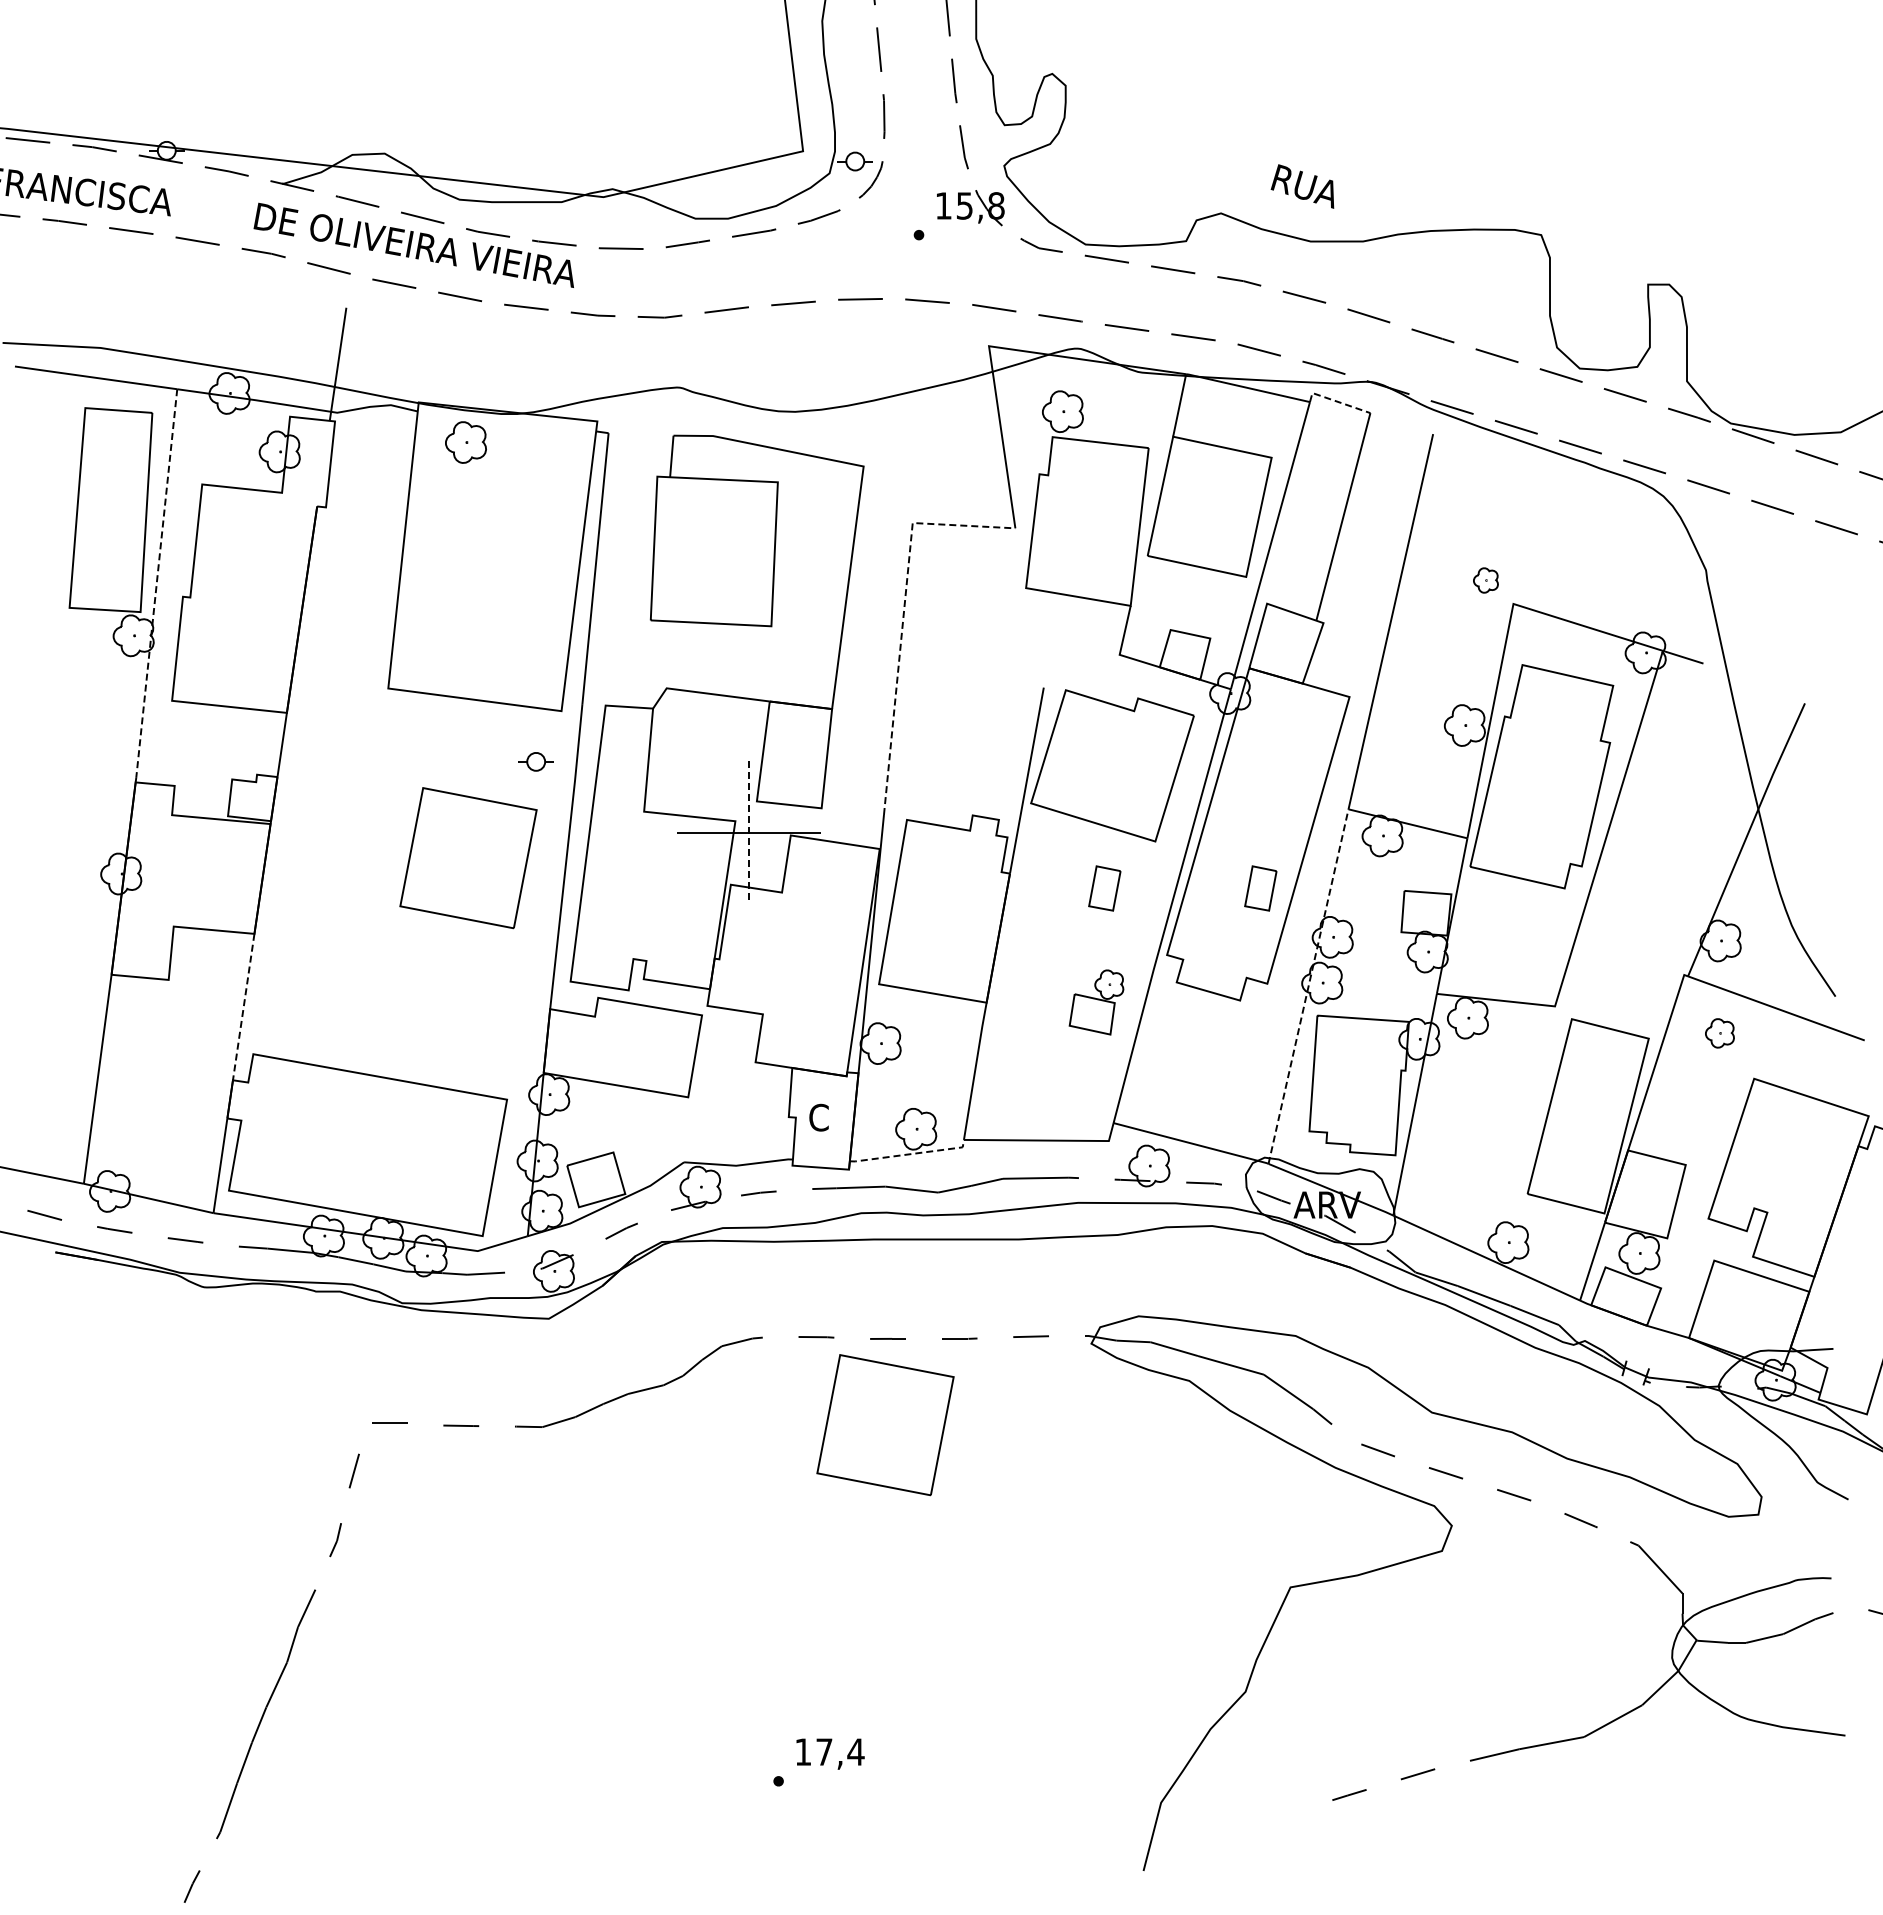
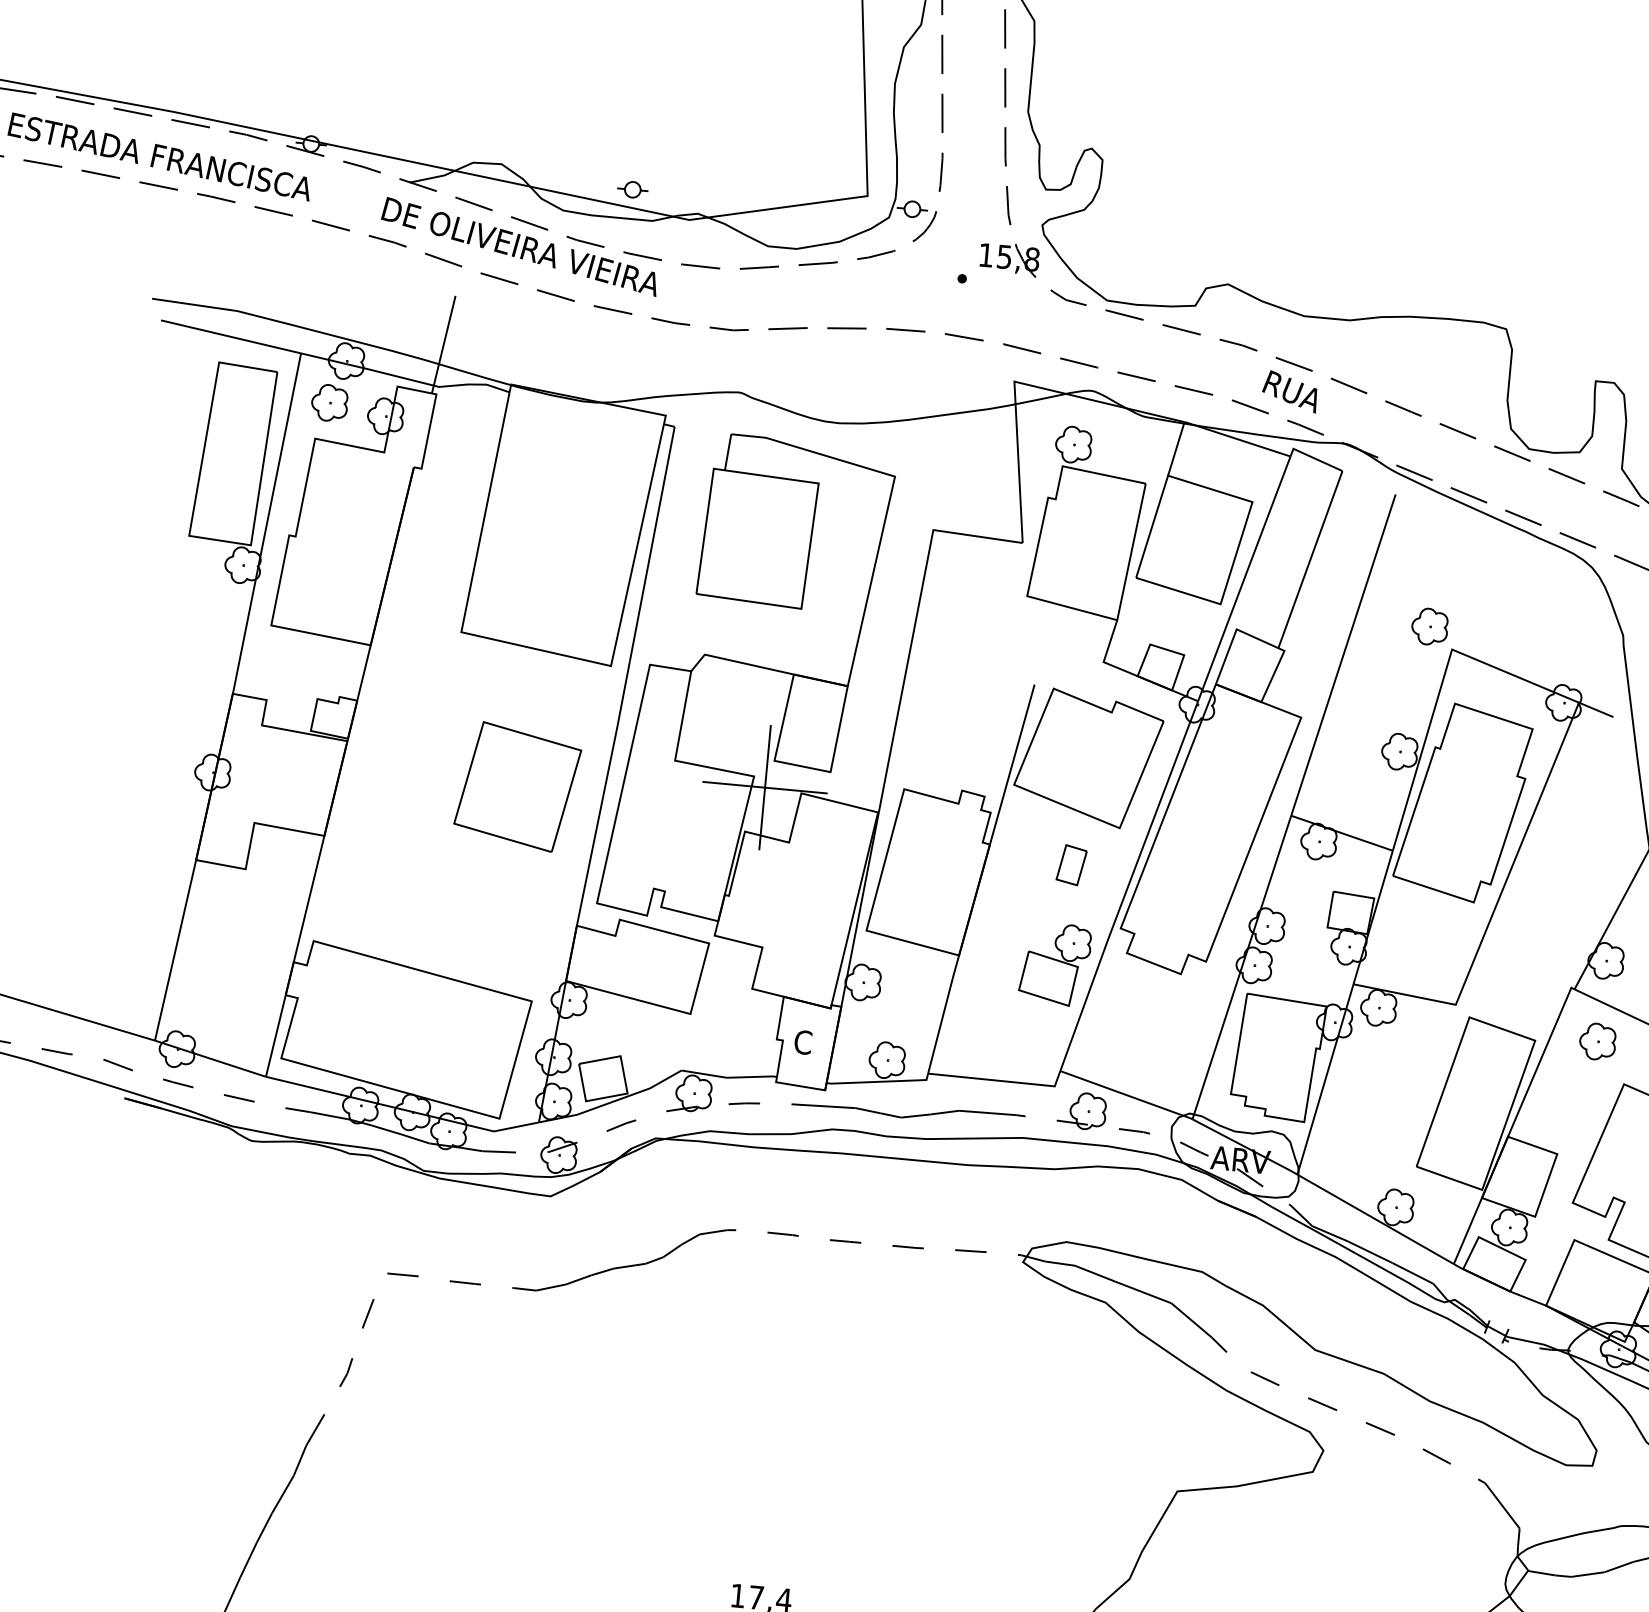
text: (1302, 186) -> (1289, 391), moved
line: (1336, 401) -> (1313, 458), dashed -> solid
part: (465, 442) -> (329, 402), moved
part: (1485, 580) -> (1429, 626), size x1.67
line: (156, 584) -> (267, 522), dashed -> solid
line: (903, 617) -> (917, 611), dashed -> solid
part: (535, 761) -> (632, 189), moved
line: (749, 832) -> (765, 787), dashed -> solid
part: (1260, 888) -> (1207, 877), removed
line: (1308, 986) -> (1241, 967), dashed -> solid
part: (1096, 1002) -> (1055, 964), size x1.43
line: (243, 1007) -> (308, 899), dashed -> solid
part: (1719, 1033) -> (1597, 1041), size x1.43
line: (910, 1154) -> (880, 1082), dashed -> solid
part: (885, 1425) -> (836, 1317), removed

